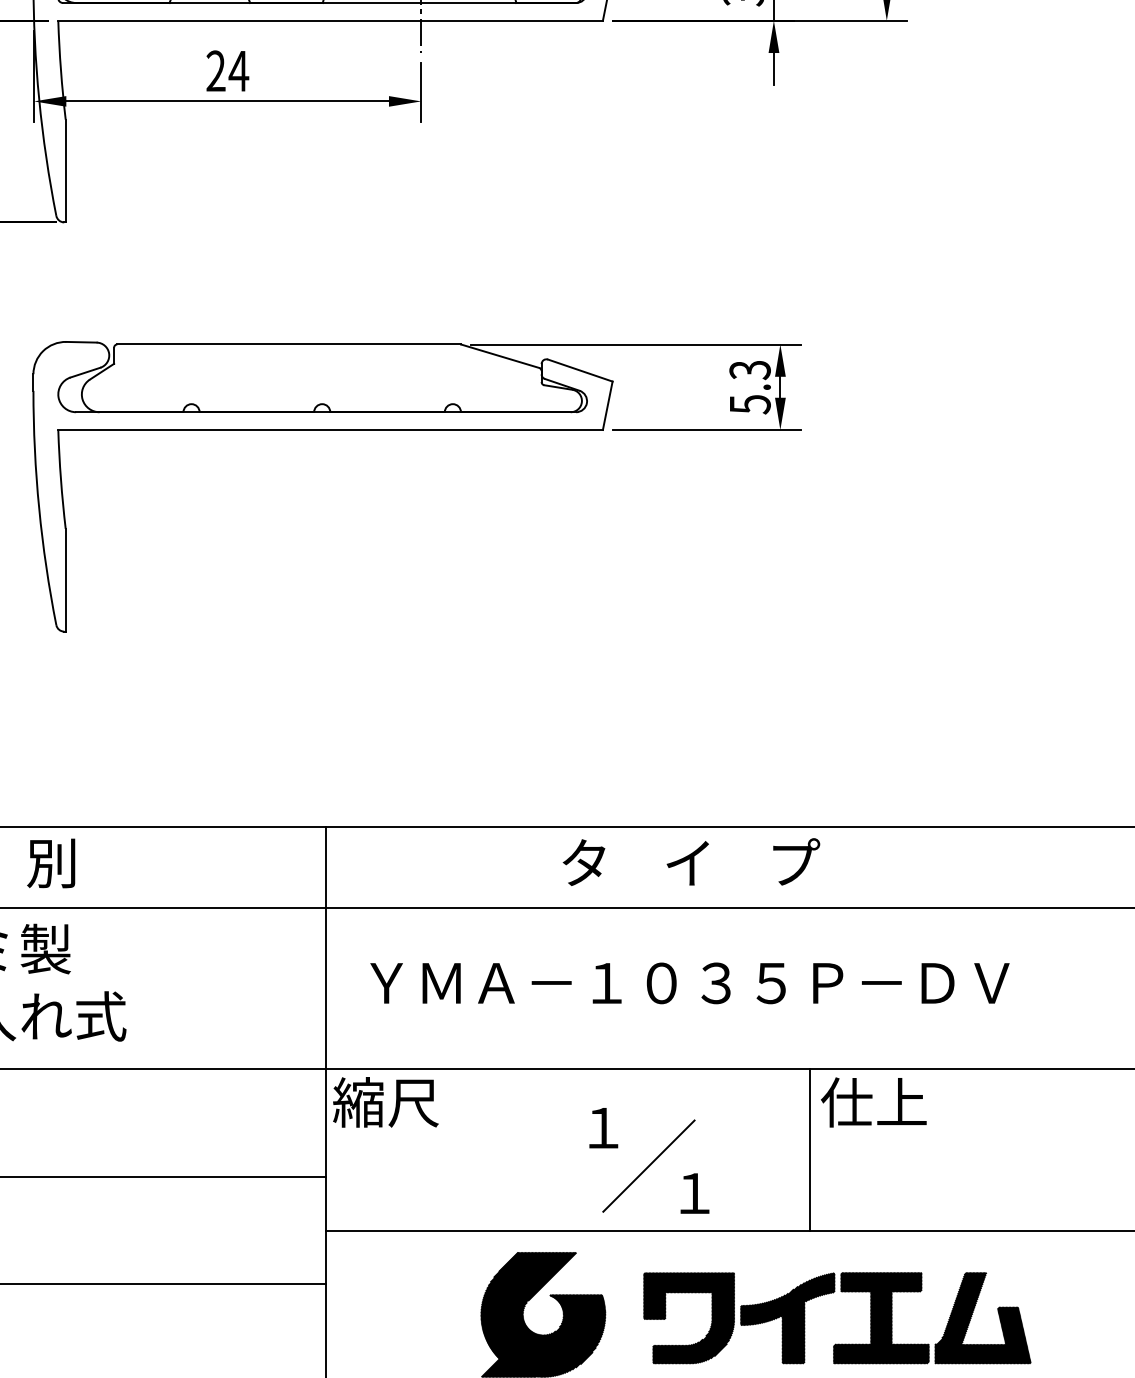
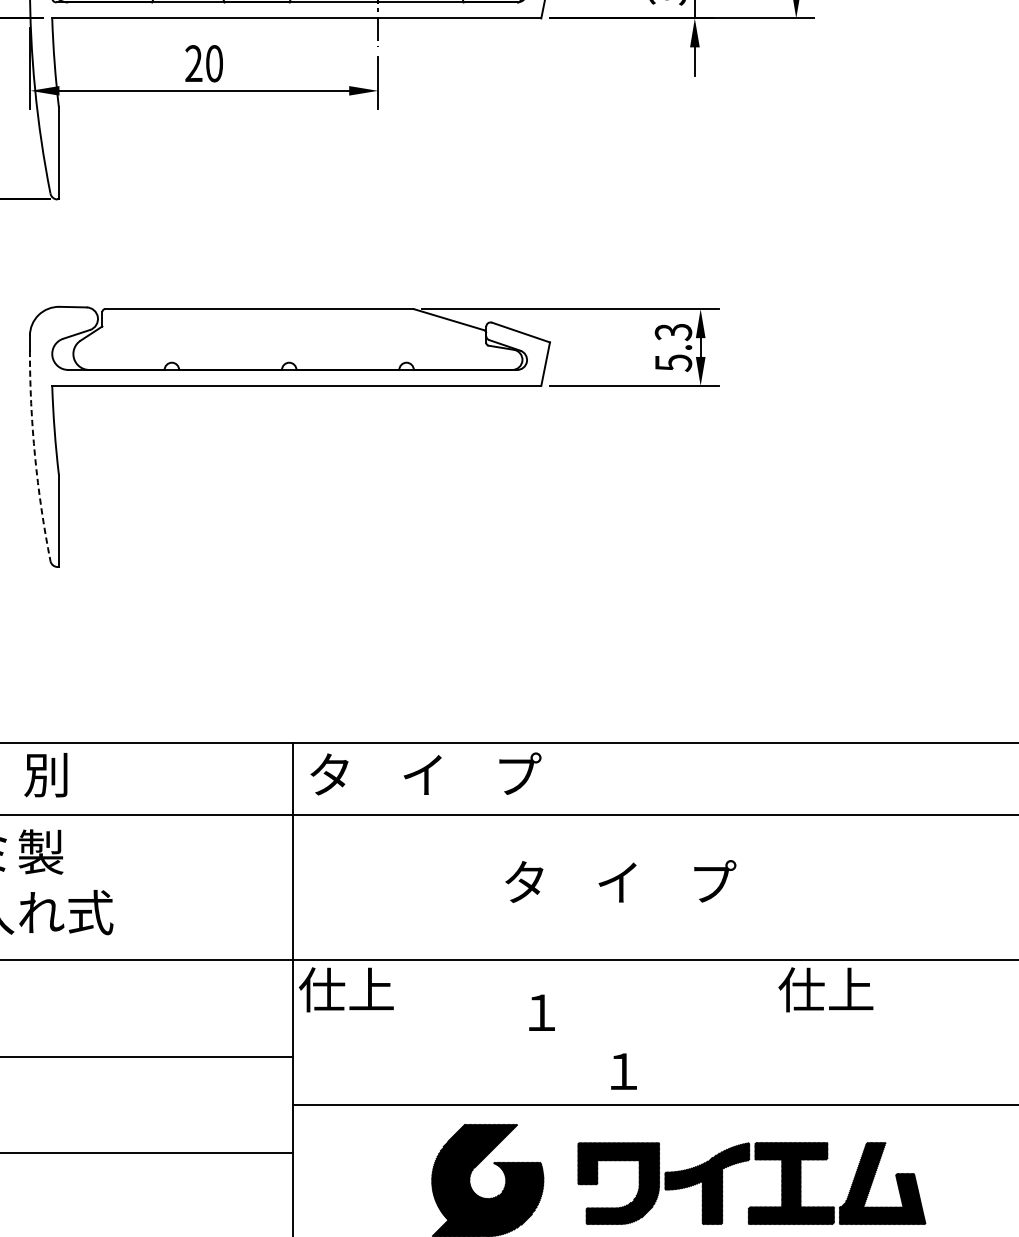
text: (238, 71) -> (214, 63), 24 -> 20
arc: (39, 508) -> (35, 456), solid -> dashed
text: (691, 861) -> (425, 773), moved
text: (689, 981) -> (619, 881), ＹＭＡ－１０３５Ｐ－ＤＶ -> タ    イ    プ
text: (385, 1102) -> (346, 989), 縮尺 -> 仕上
text: (873, 1102) -> (825, 989), moved
line: (810, 1149) -> (727, 1032), removed
line: (648, 1165) -> (582, 1046), removed

